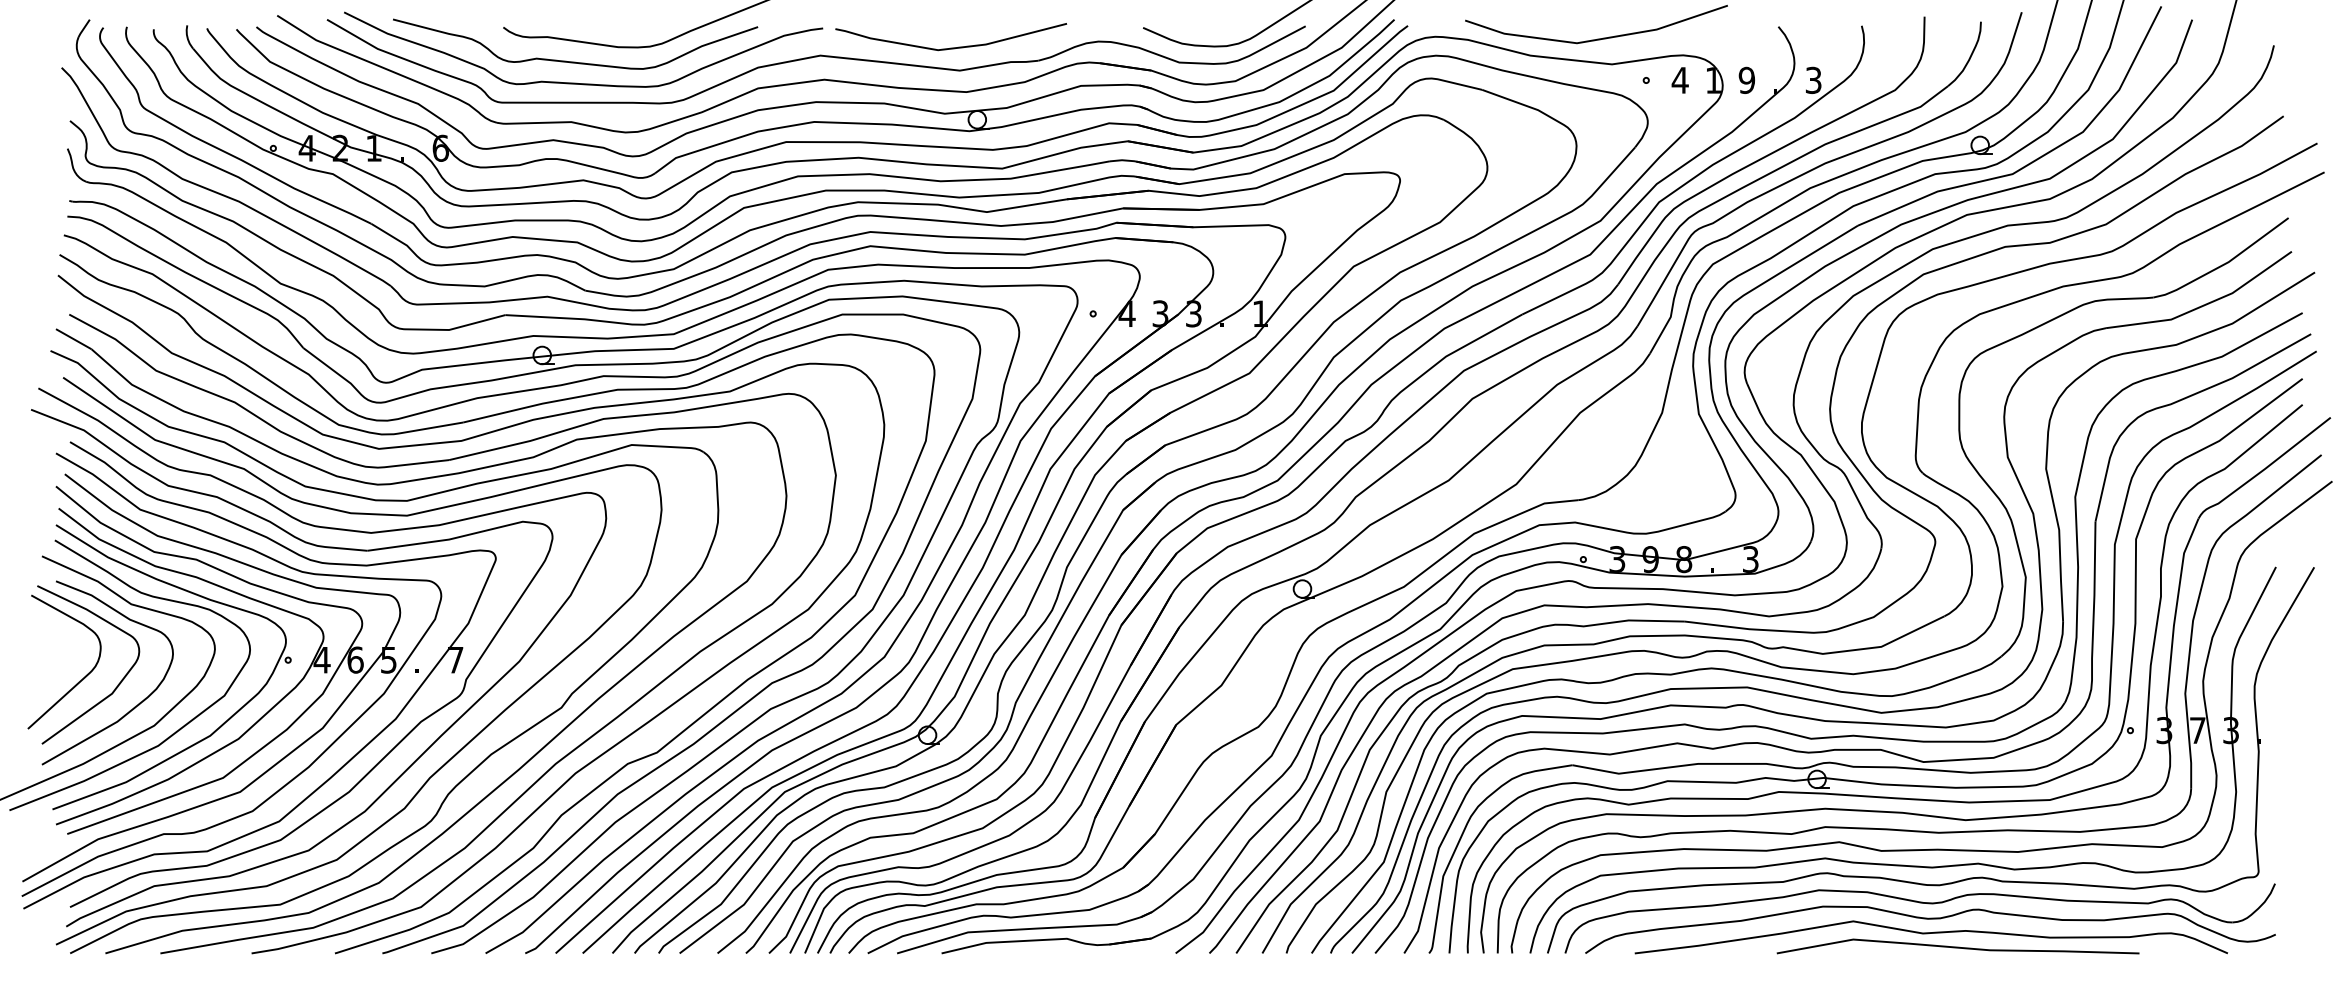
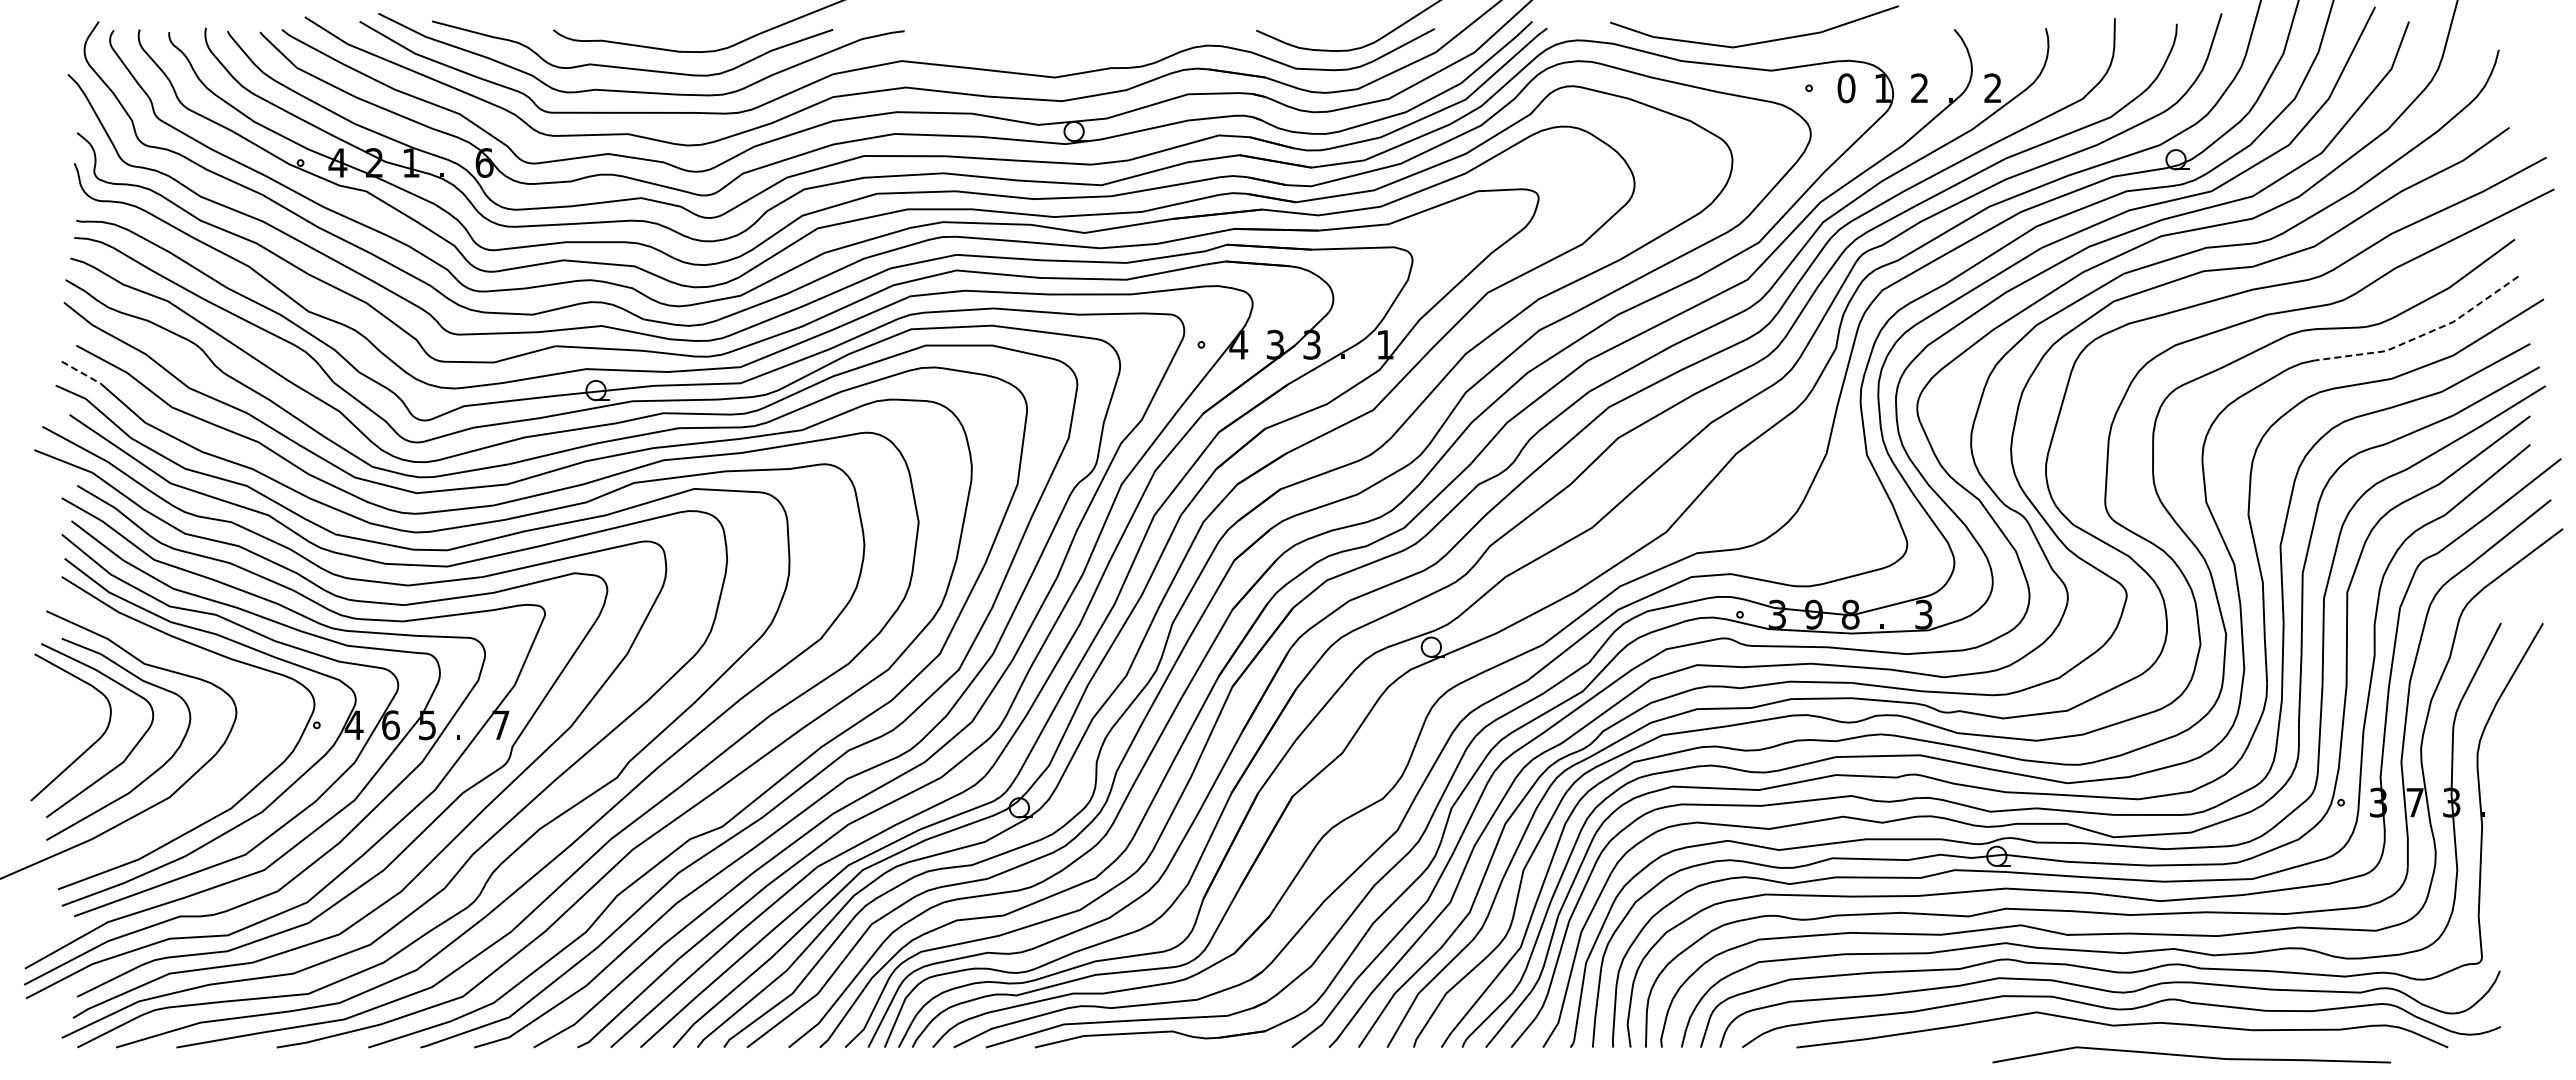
curve: (951, 47) -> (1045, 52), removed
text: (1680, 80) -> (1846, 88), 4 -> 0
text: (1746, 80) -> (1919, 88), 9 -> 2
text: (1813, 80) -> (1992, 88), 3 -> 2
line: (2204, 305) -> (2422, 335), solid -> dashed
line: (73, 339) -> (81, 372), solid -> dashed
curve: (173, 733) -> (190, 805), removed
curve: (1957, 947) -> (2191, 1055), moved

